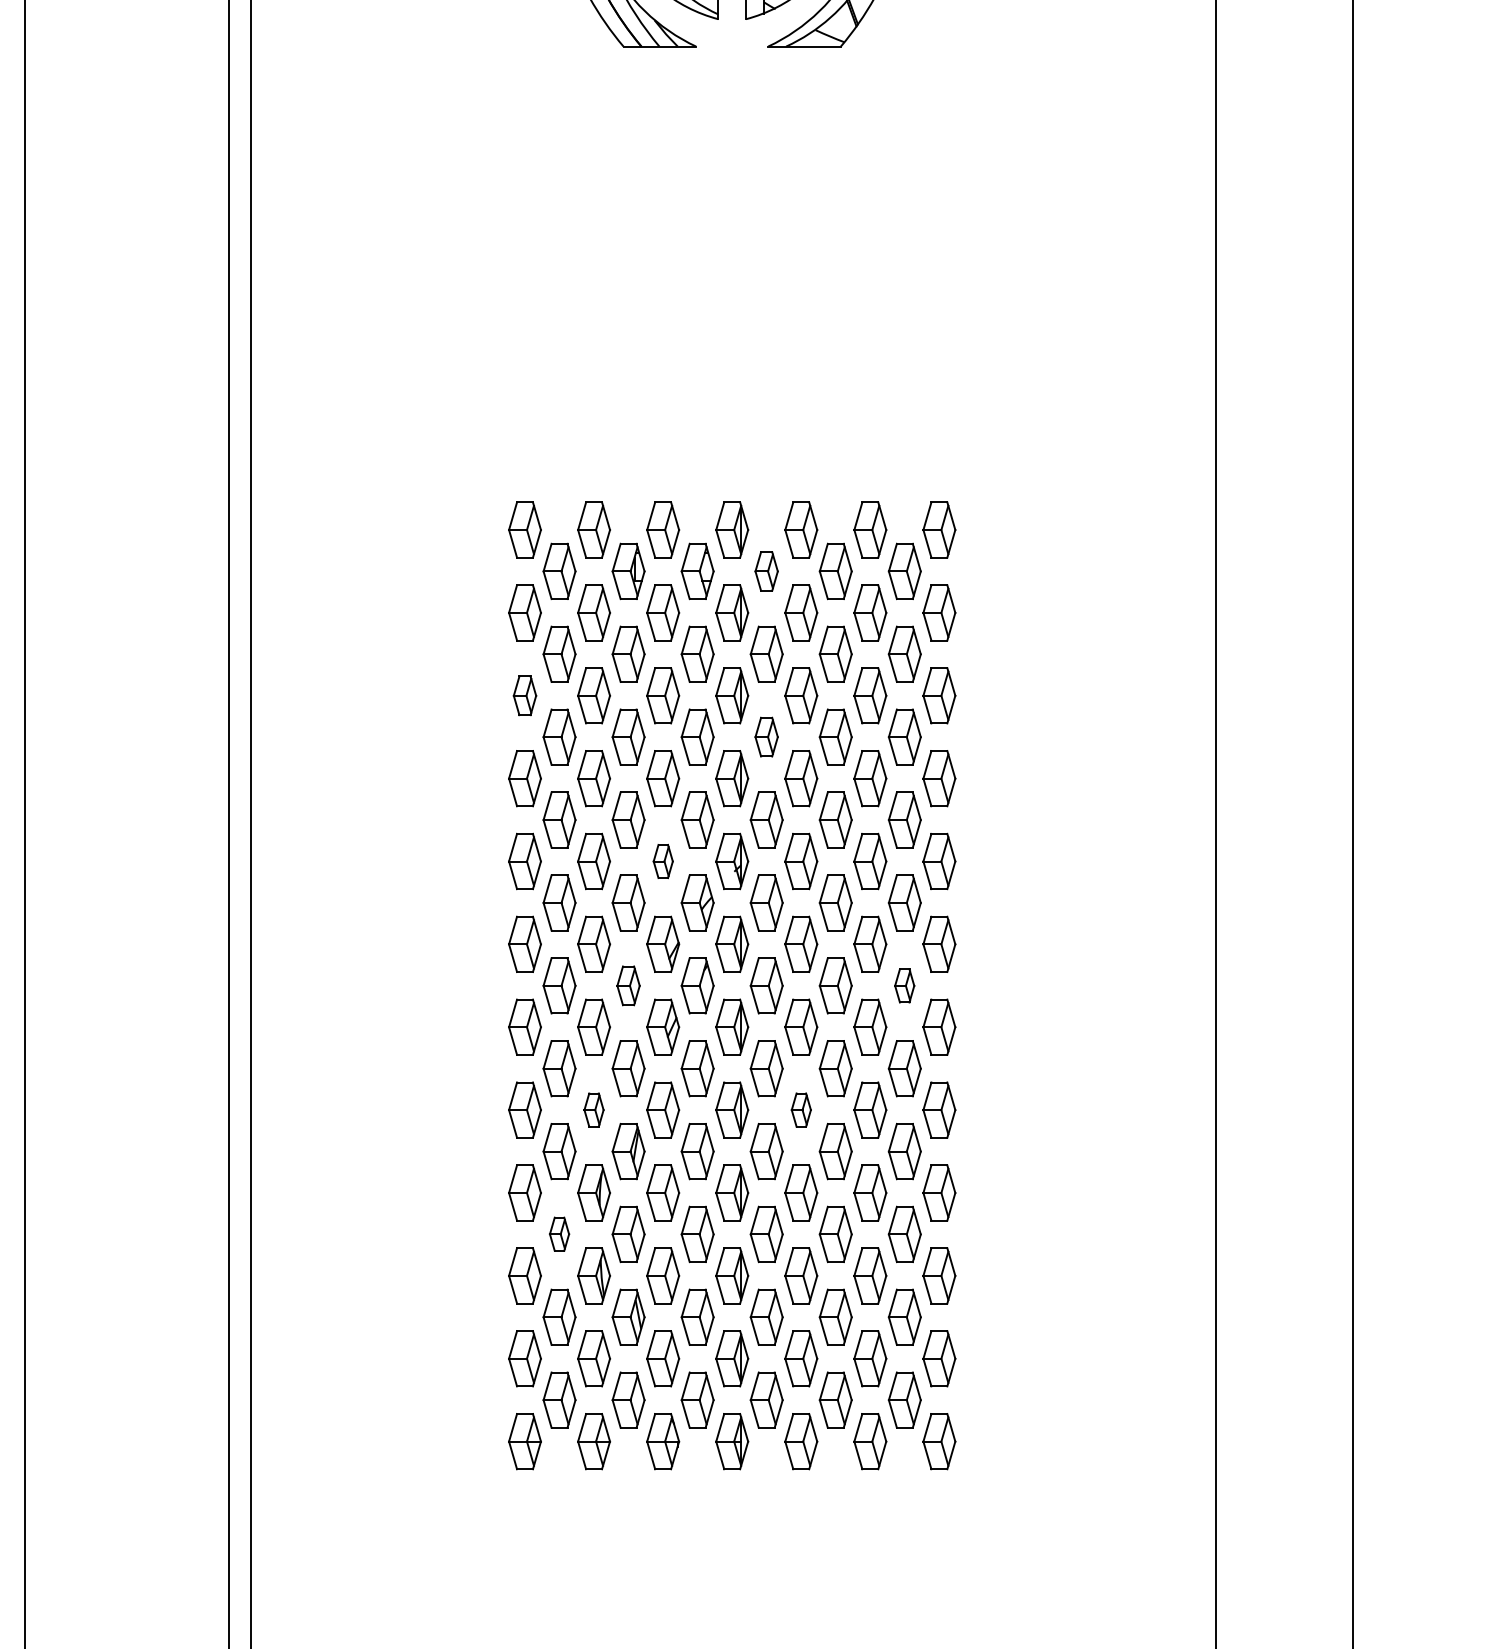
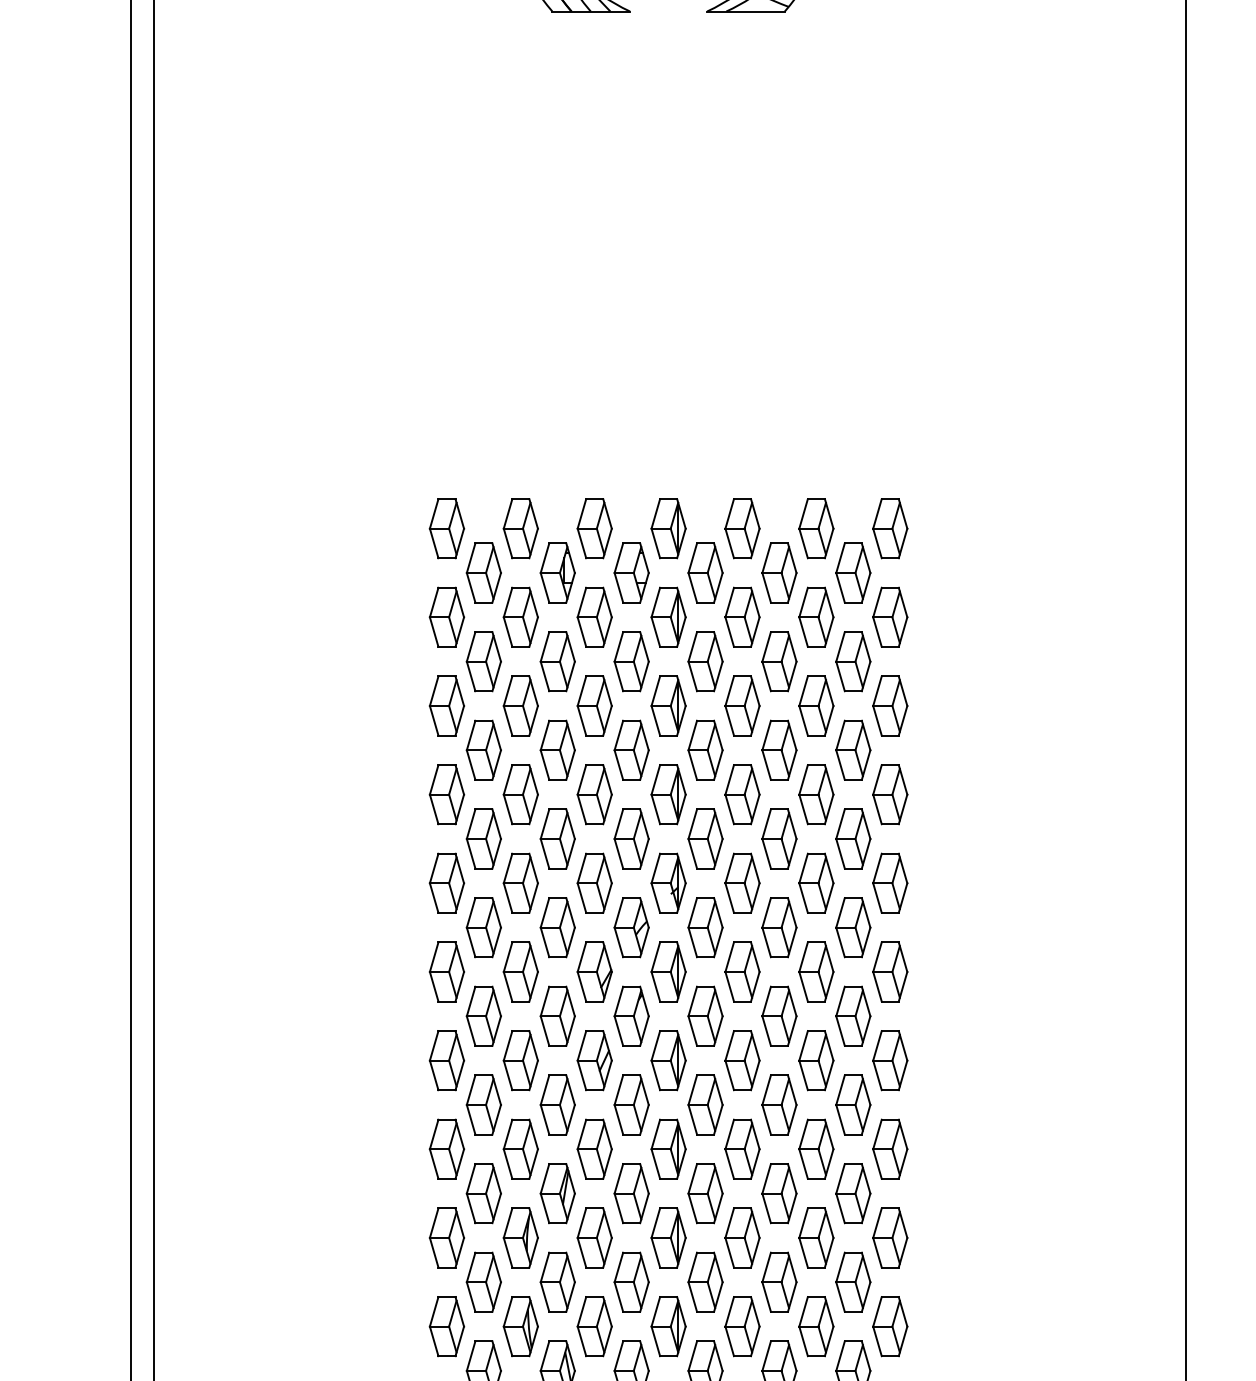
part: (766, 571) -> (705, 573), size x1.43
part: (524, 695) -> (446, 705), size x1.43
part: (766, 736) -> (705, 749), size x1.43
part: (663, 861) -> (595, 883), size x1.67
part: (628, 985) -> (557, 1015), size x1.43
part: (904, 985) -> (852, 1015), size x1.67
part: (593, 1109) -> (520, 1148), size x1.67
part: (801, 1109) -> (742, 1148), size x1.67
part: (559, 1233) -> (483, 1281), size x1.67

